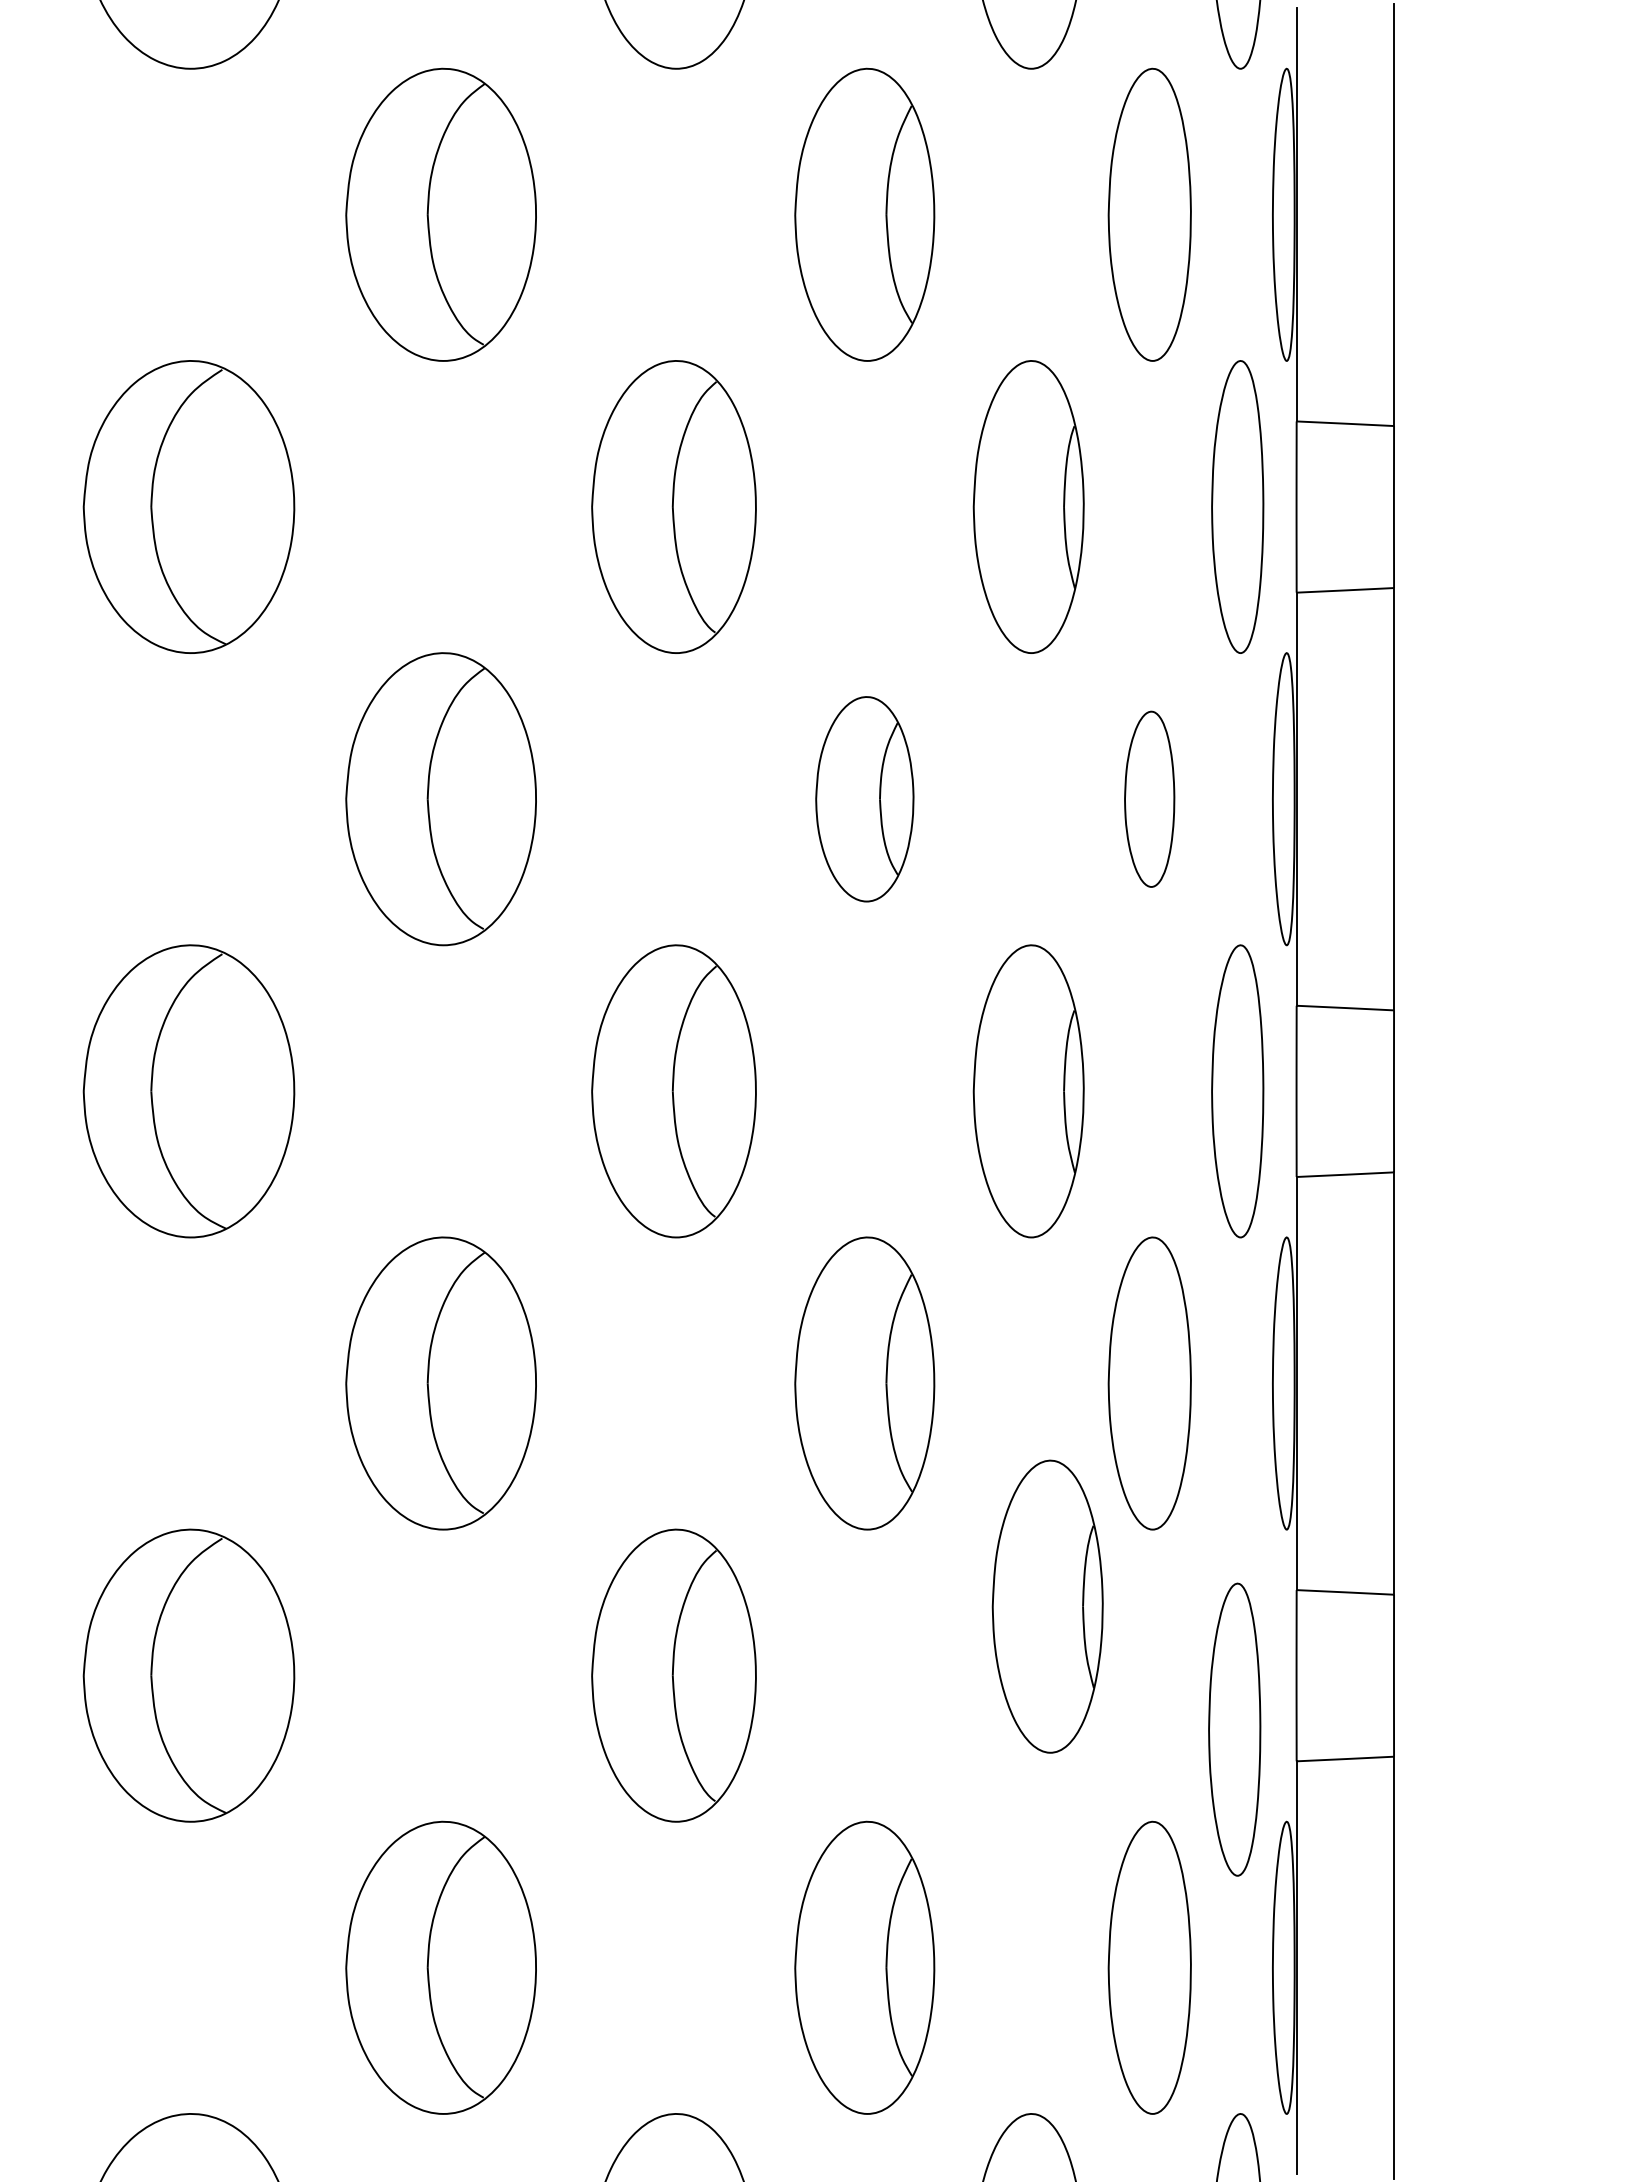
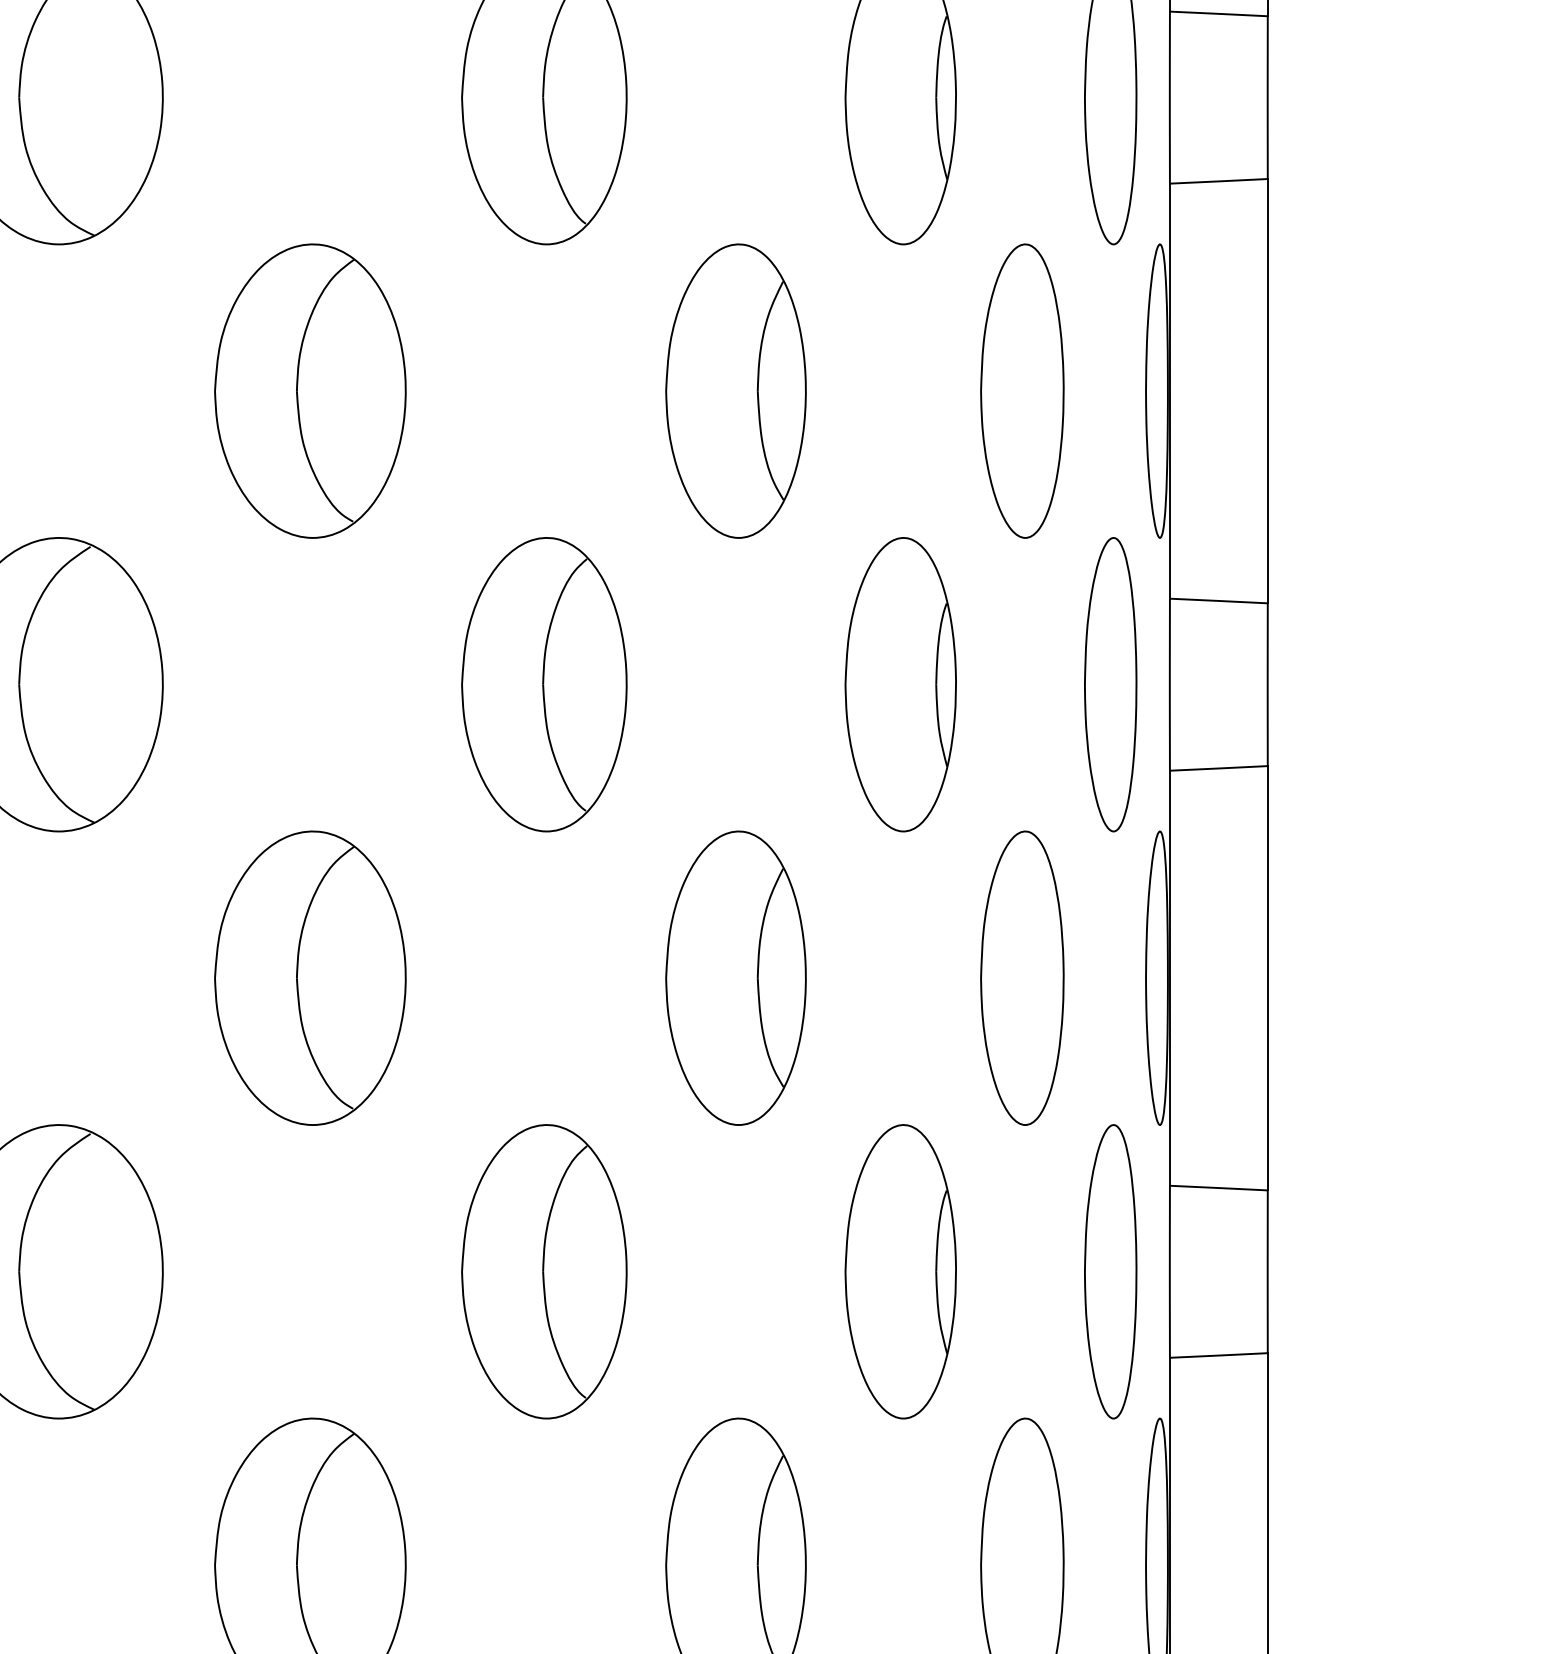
part: (864, 799) -> (735, 391), size x1.43
part: (1149, 799) -> (1022, 391), size x1.67
part: (1047, 1606) -> (900, 1271), moved
part: (1234, 1729) -> (1110, 1271), moved

